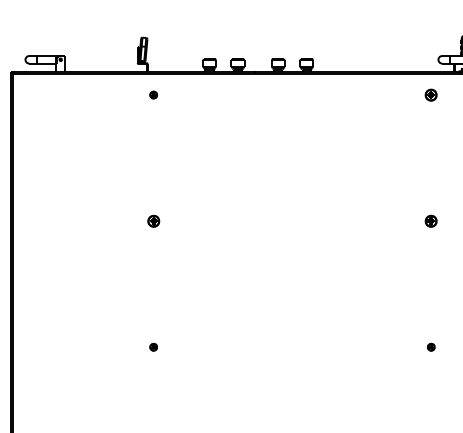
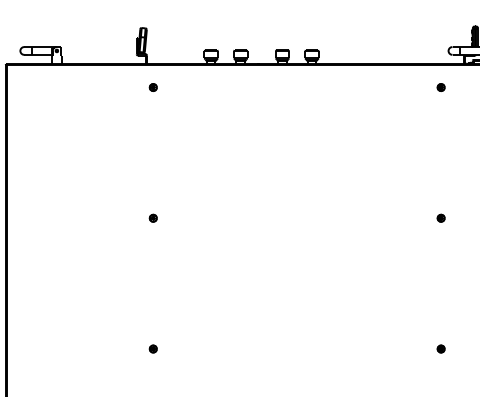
part: (431, 94) -> (441, 86), size x0.62
part: (153, 220) -> (153, 217), size x0.62
part: (431, 220) -> (441, 217), size x0.62

